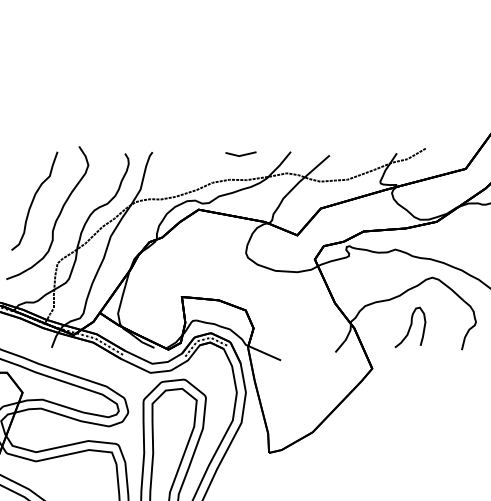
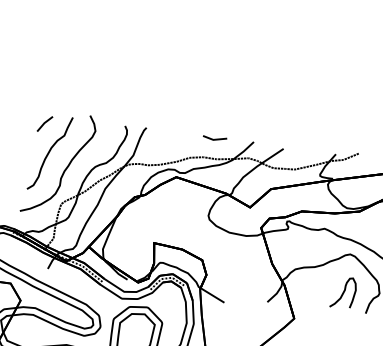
line: (23, 164) -> (45, 123), added
curve: (410, 327) -> (343, 292), moved

